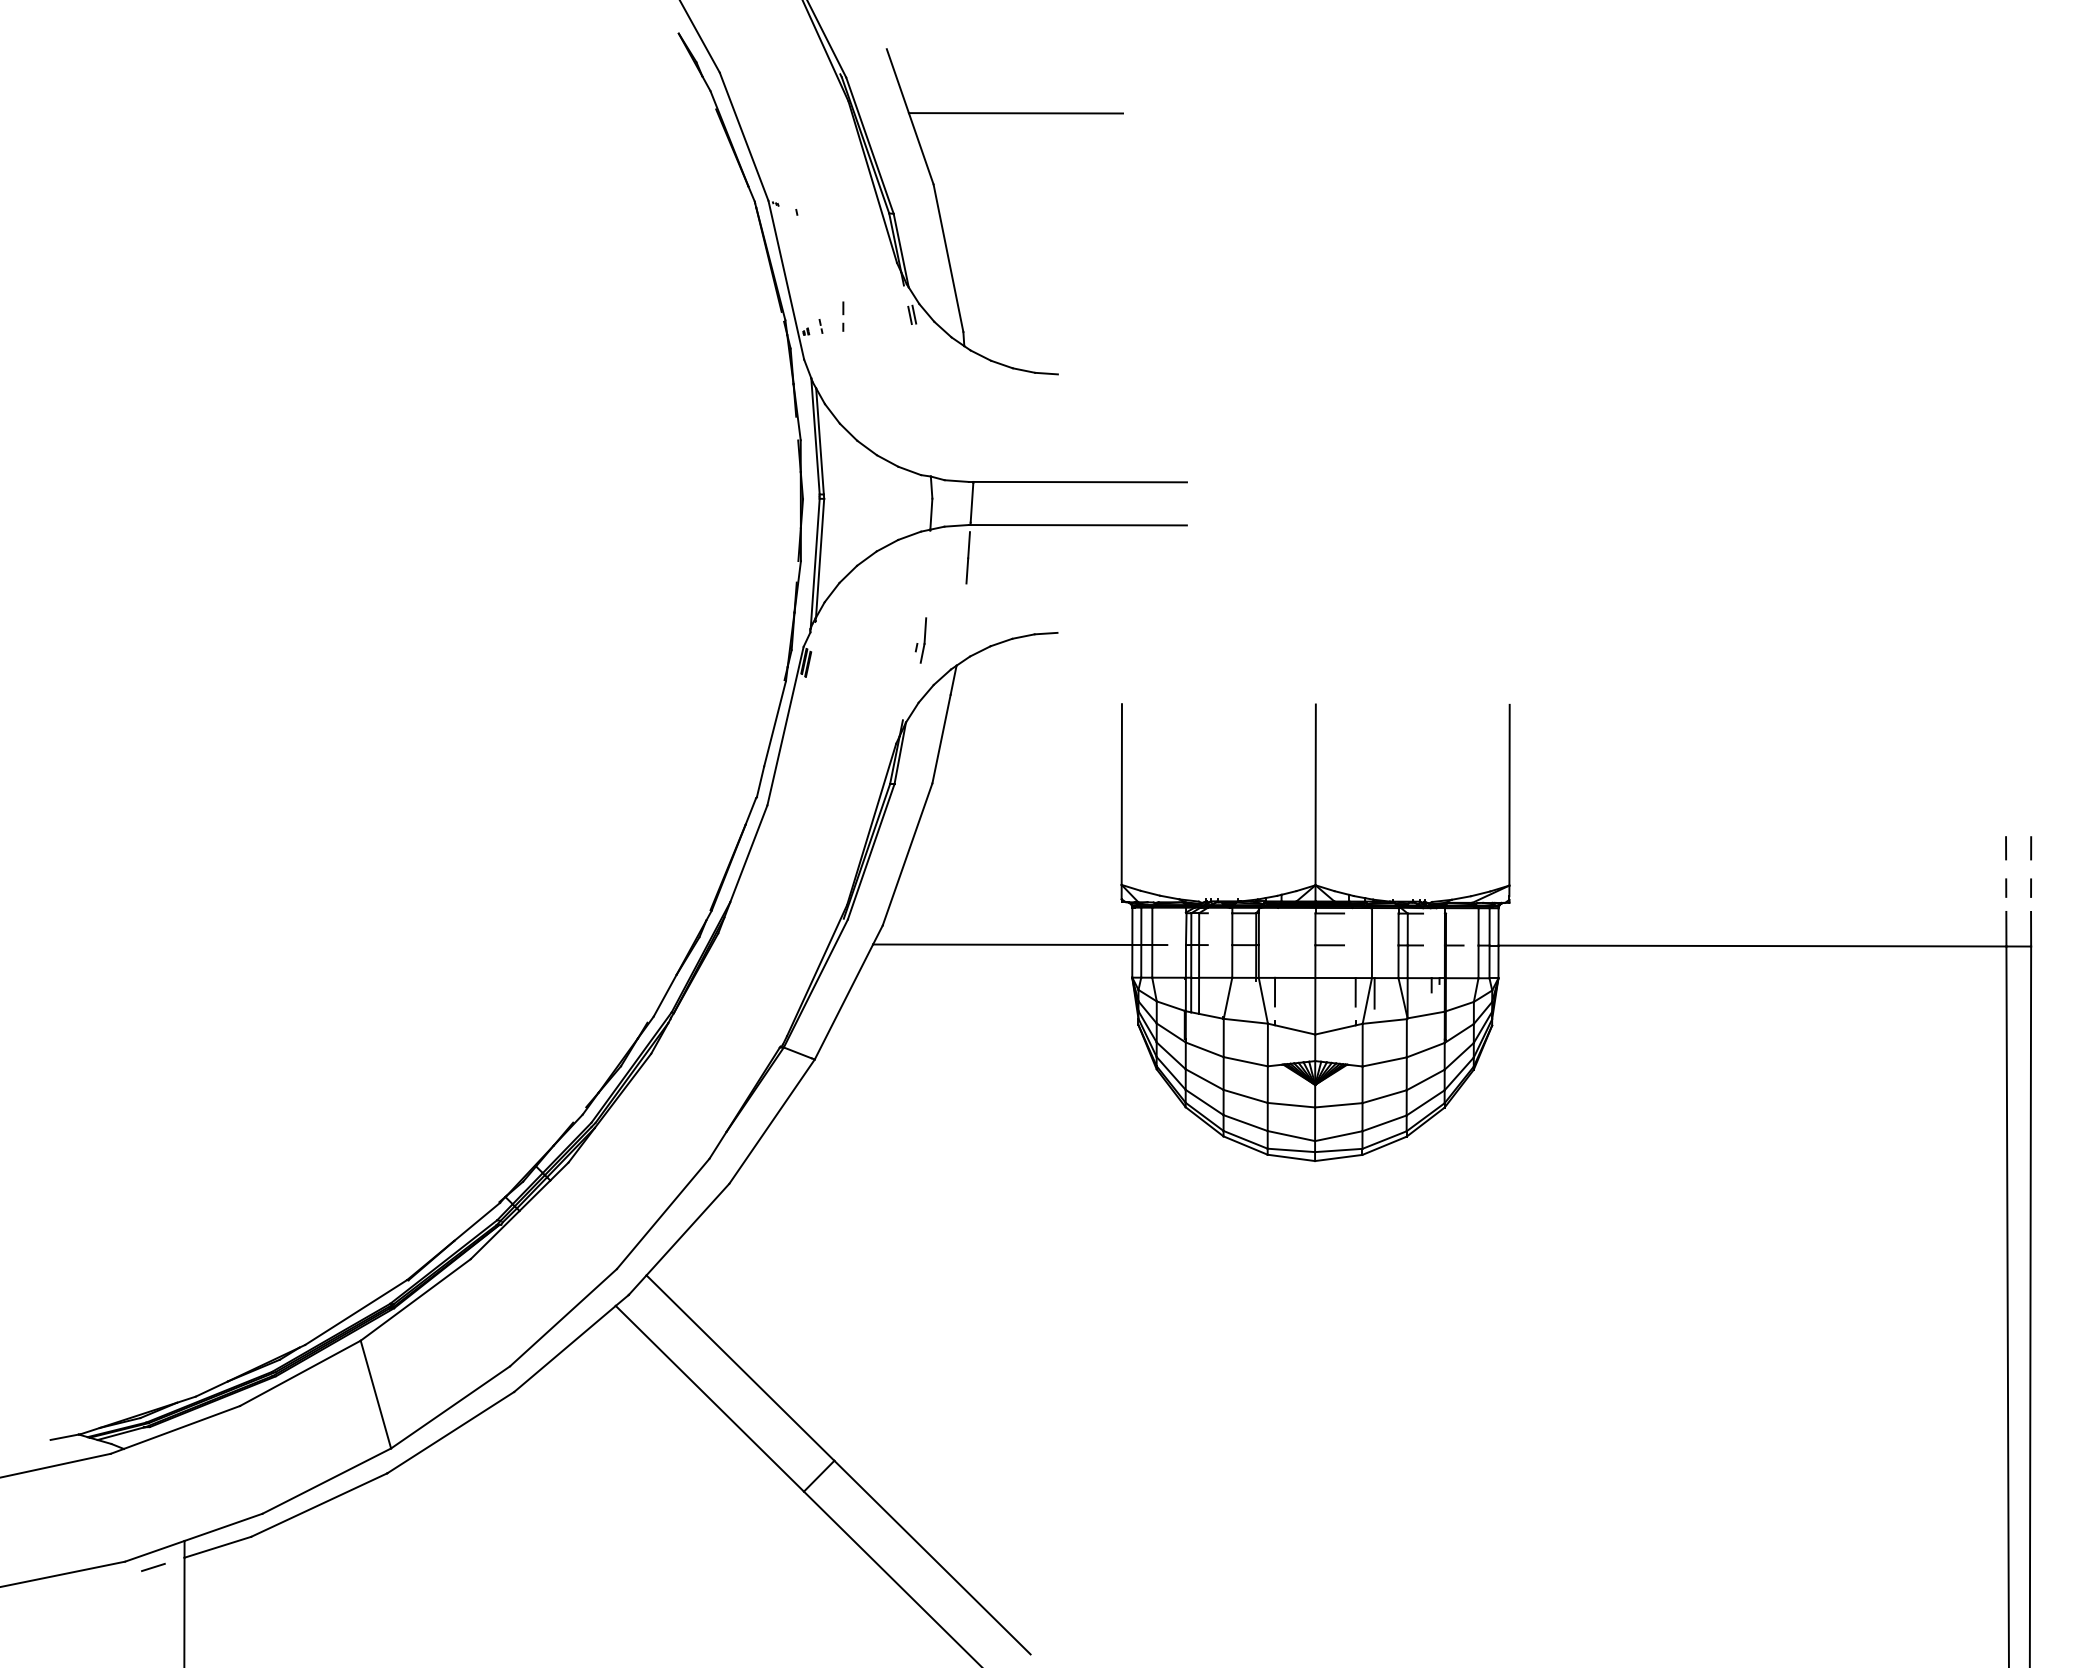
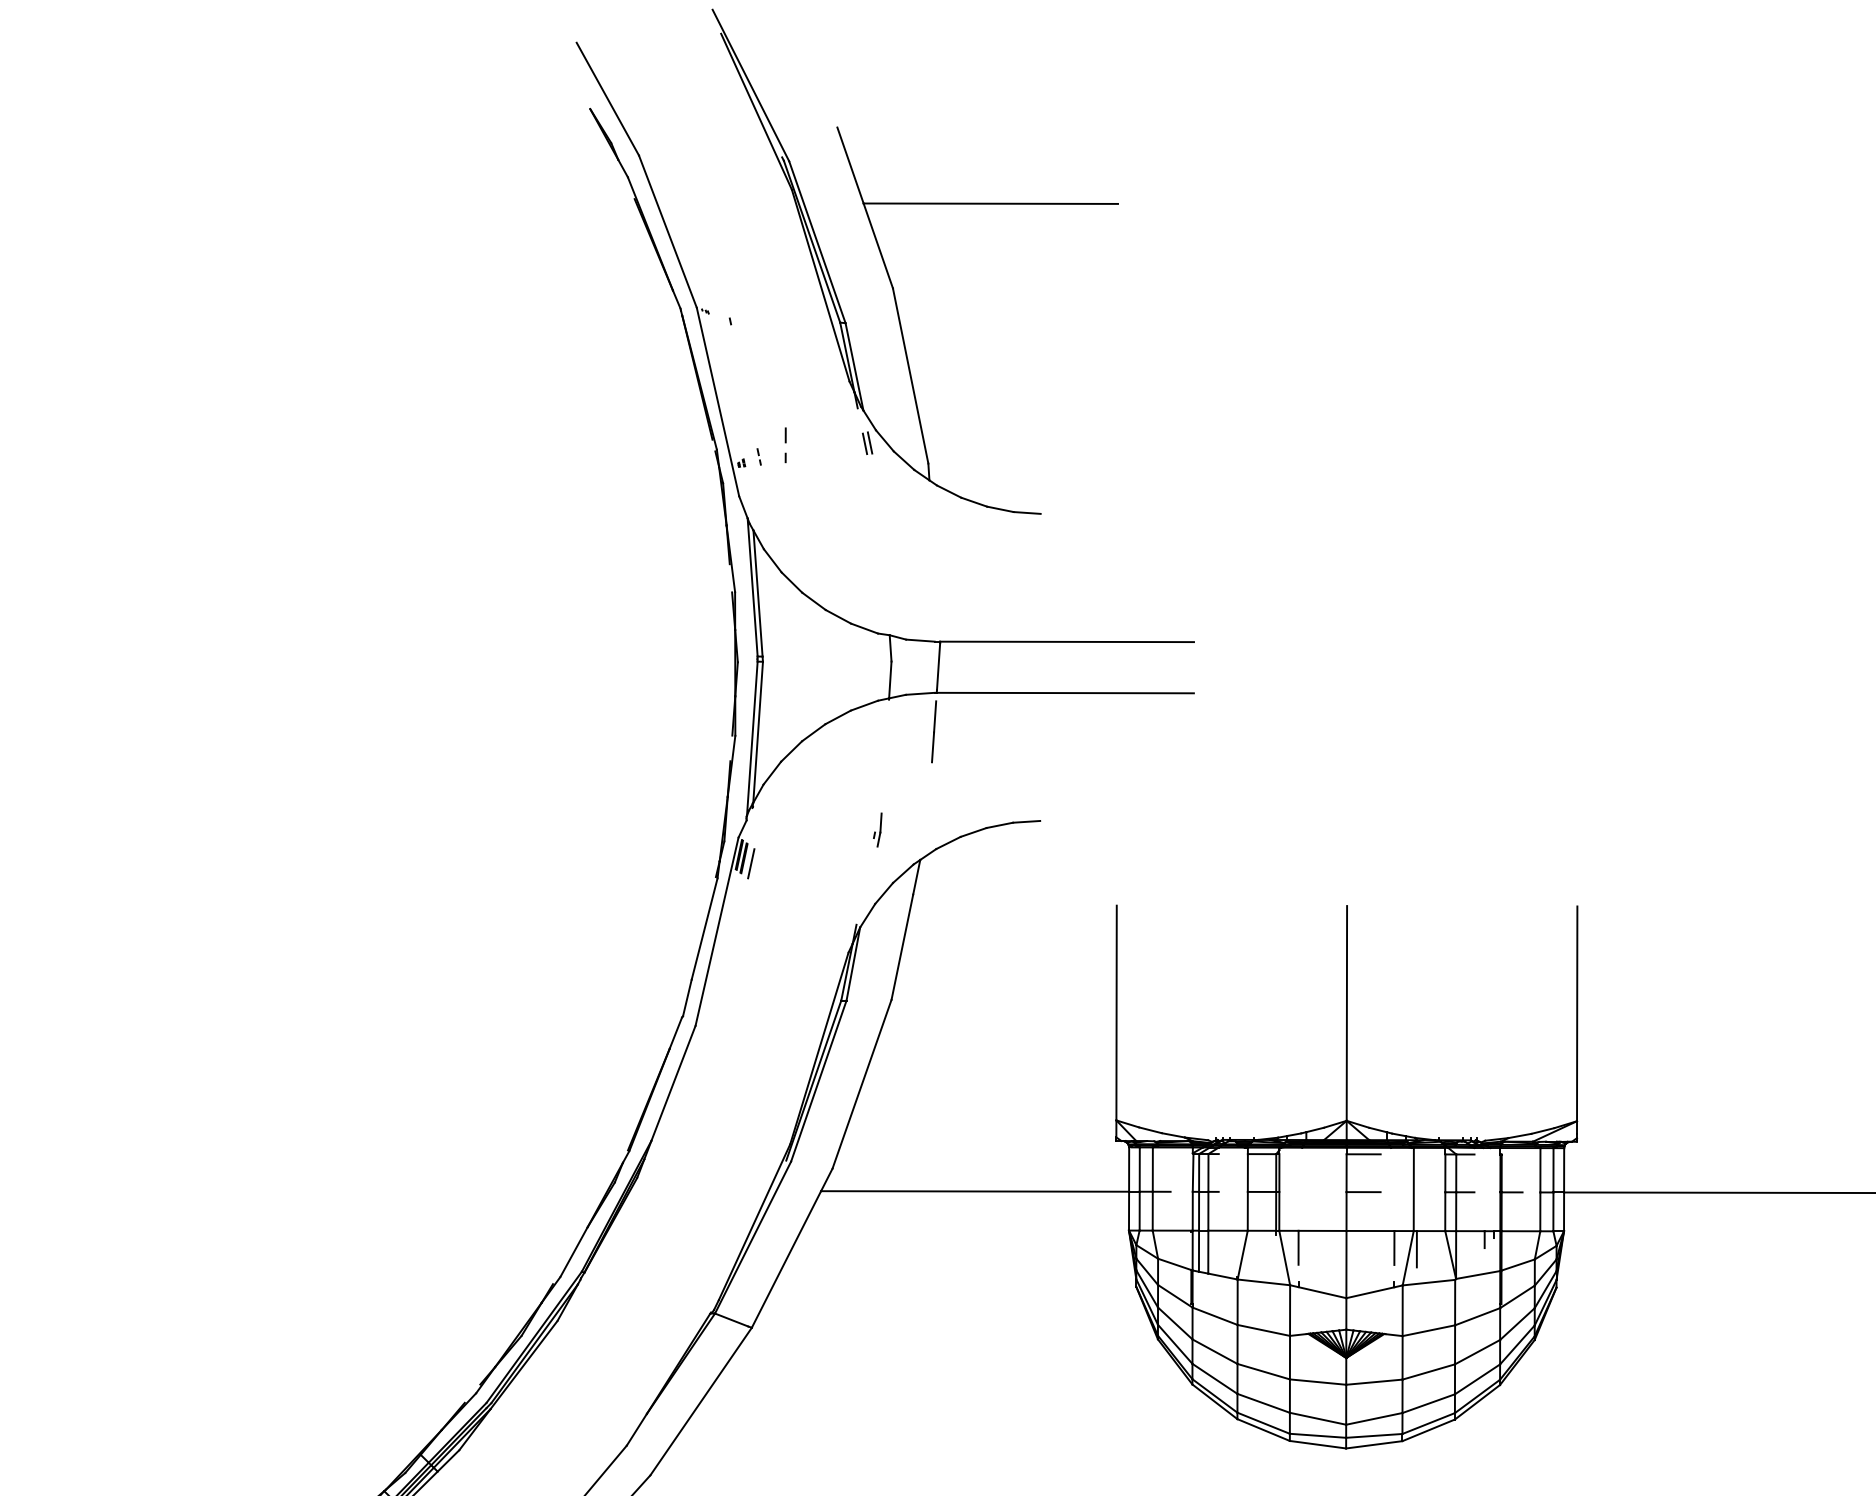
part: (920, 640) -> (877, 830), size x0.62
line: (813, 668) -> (750, 863), added

